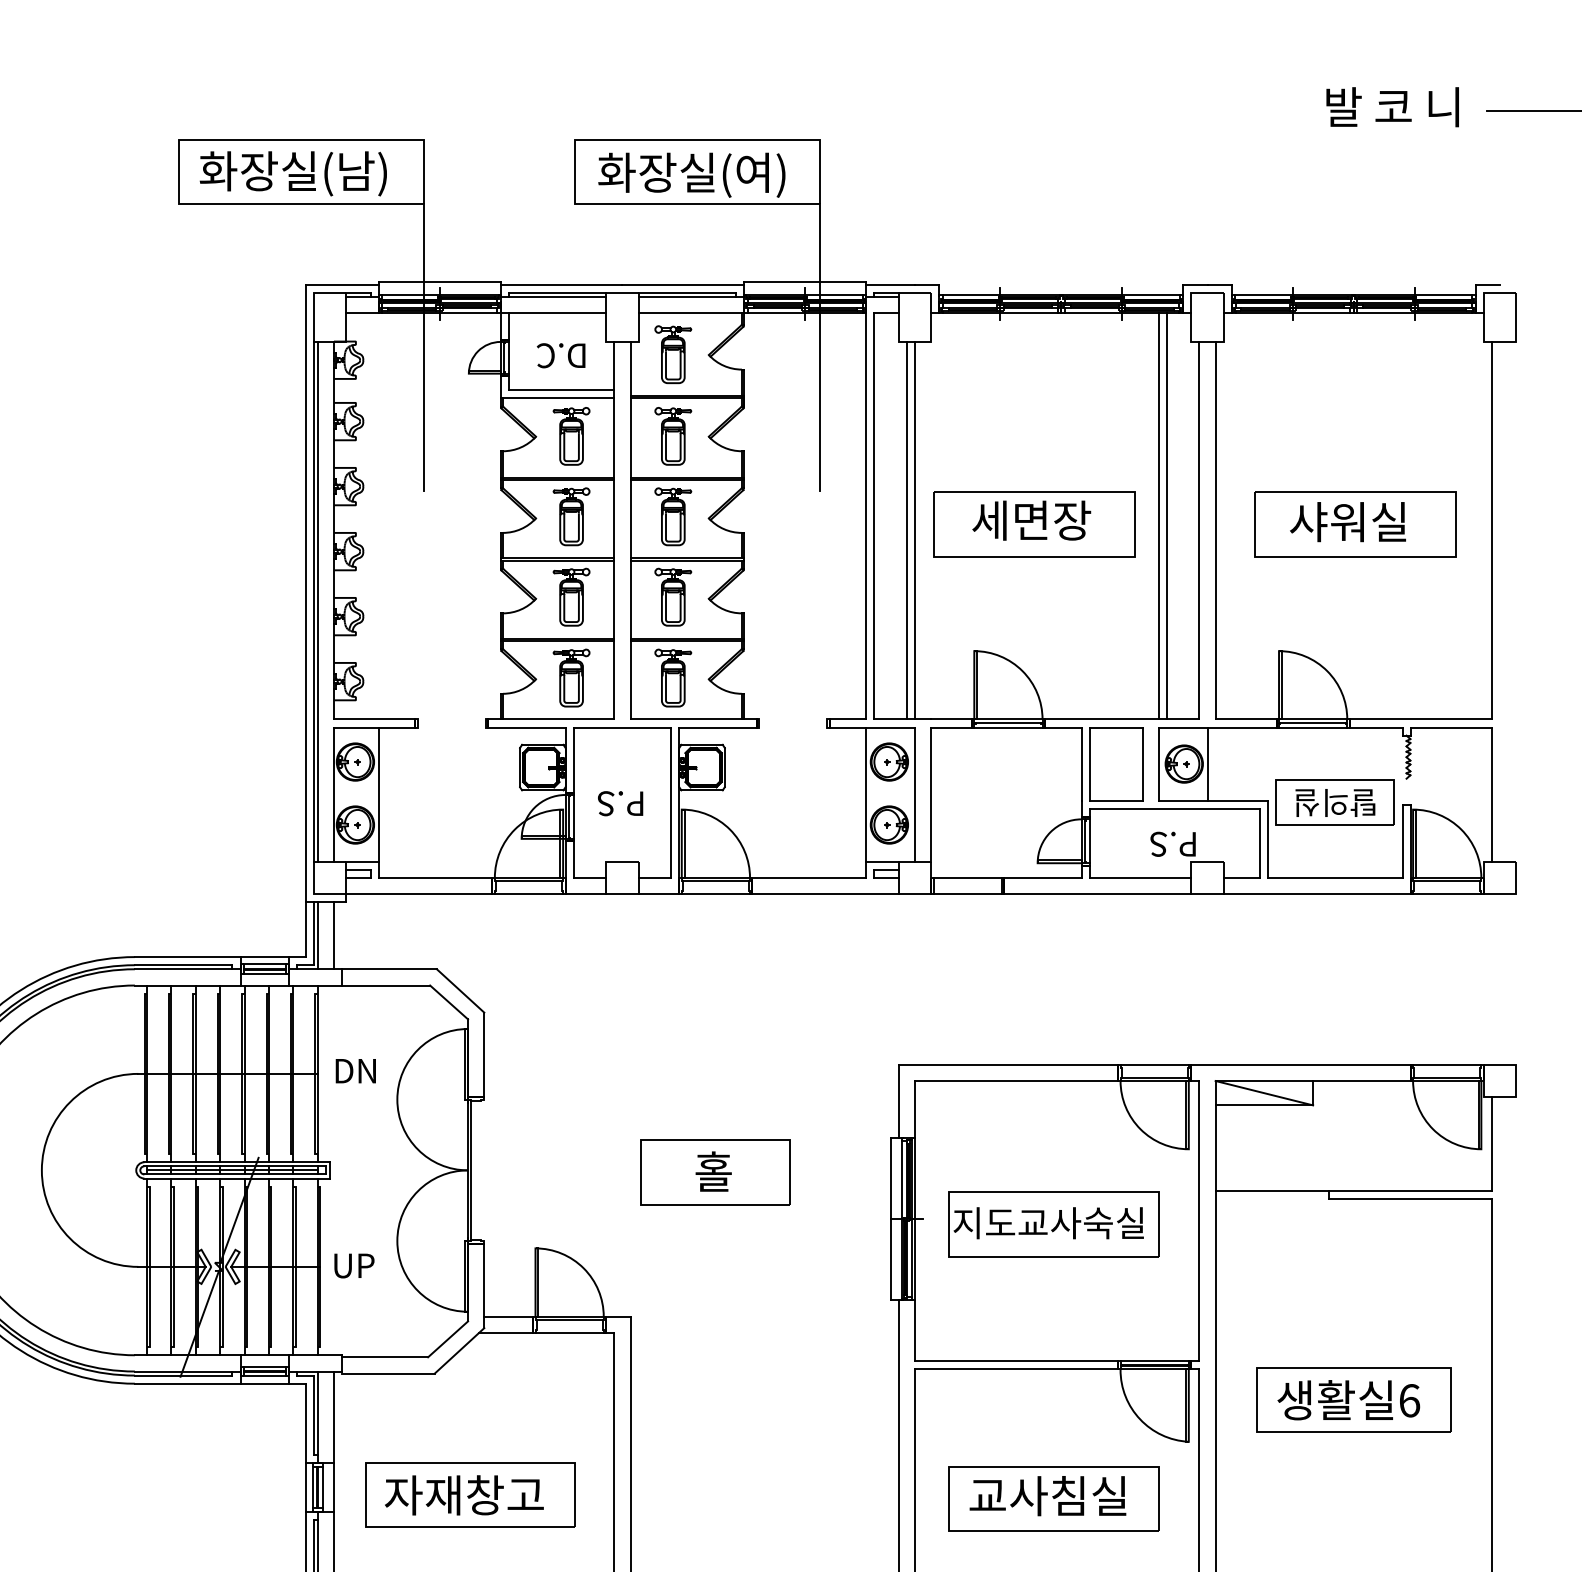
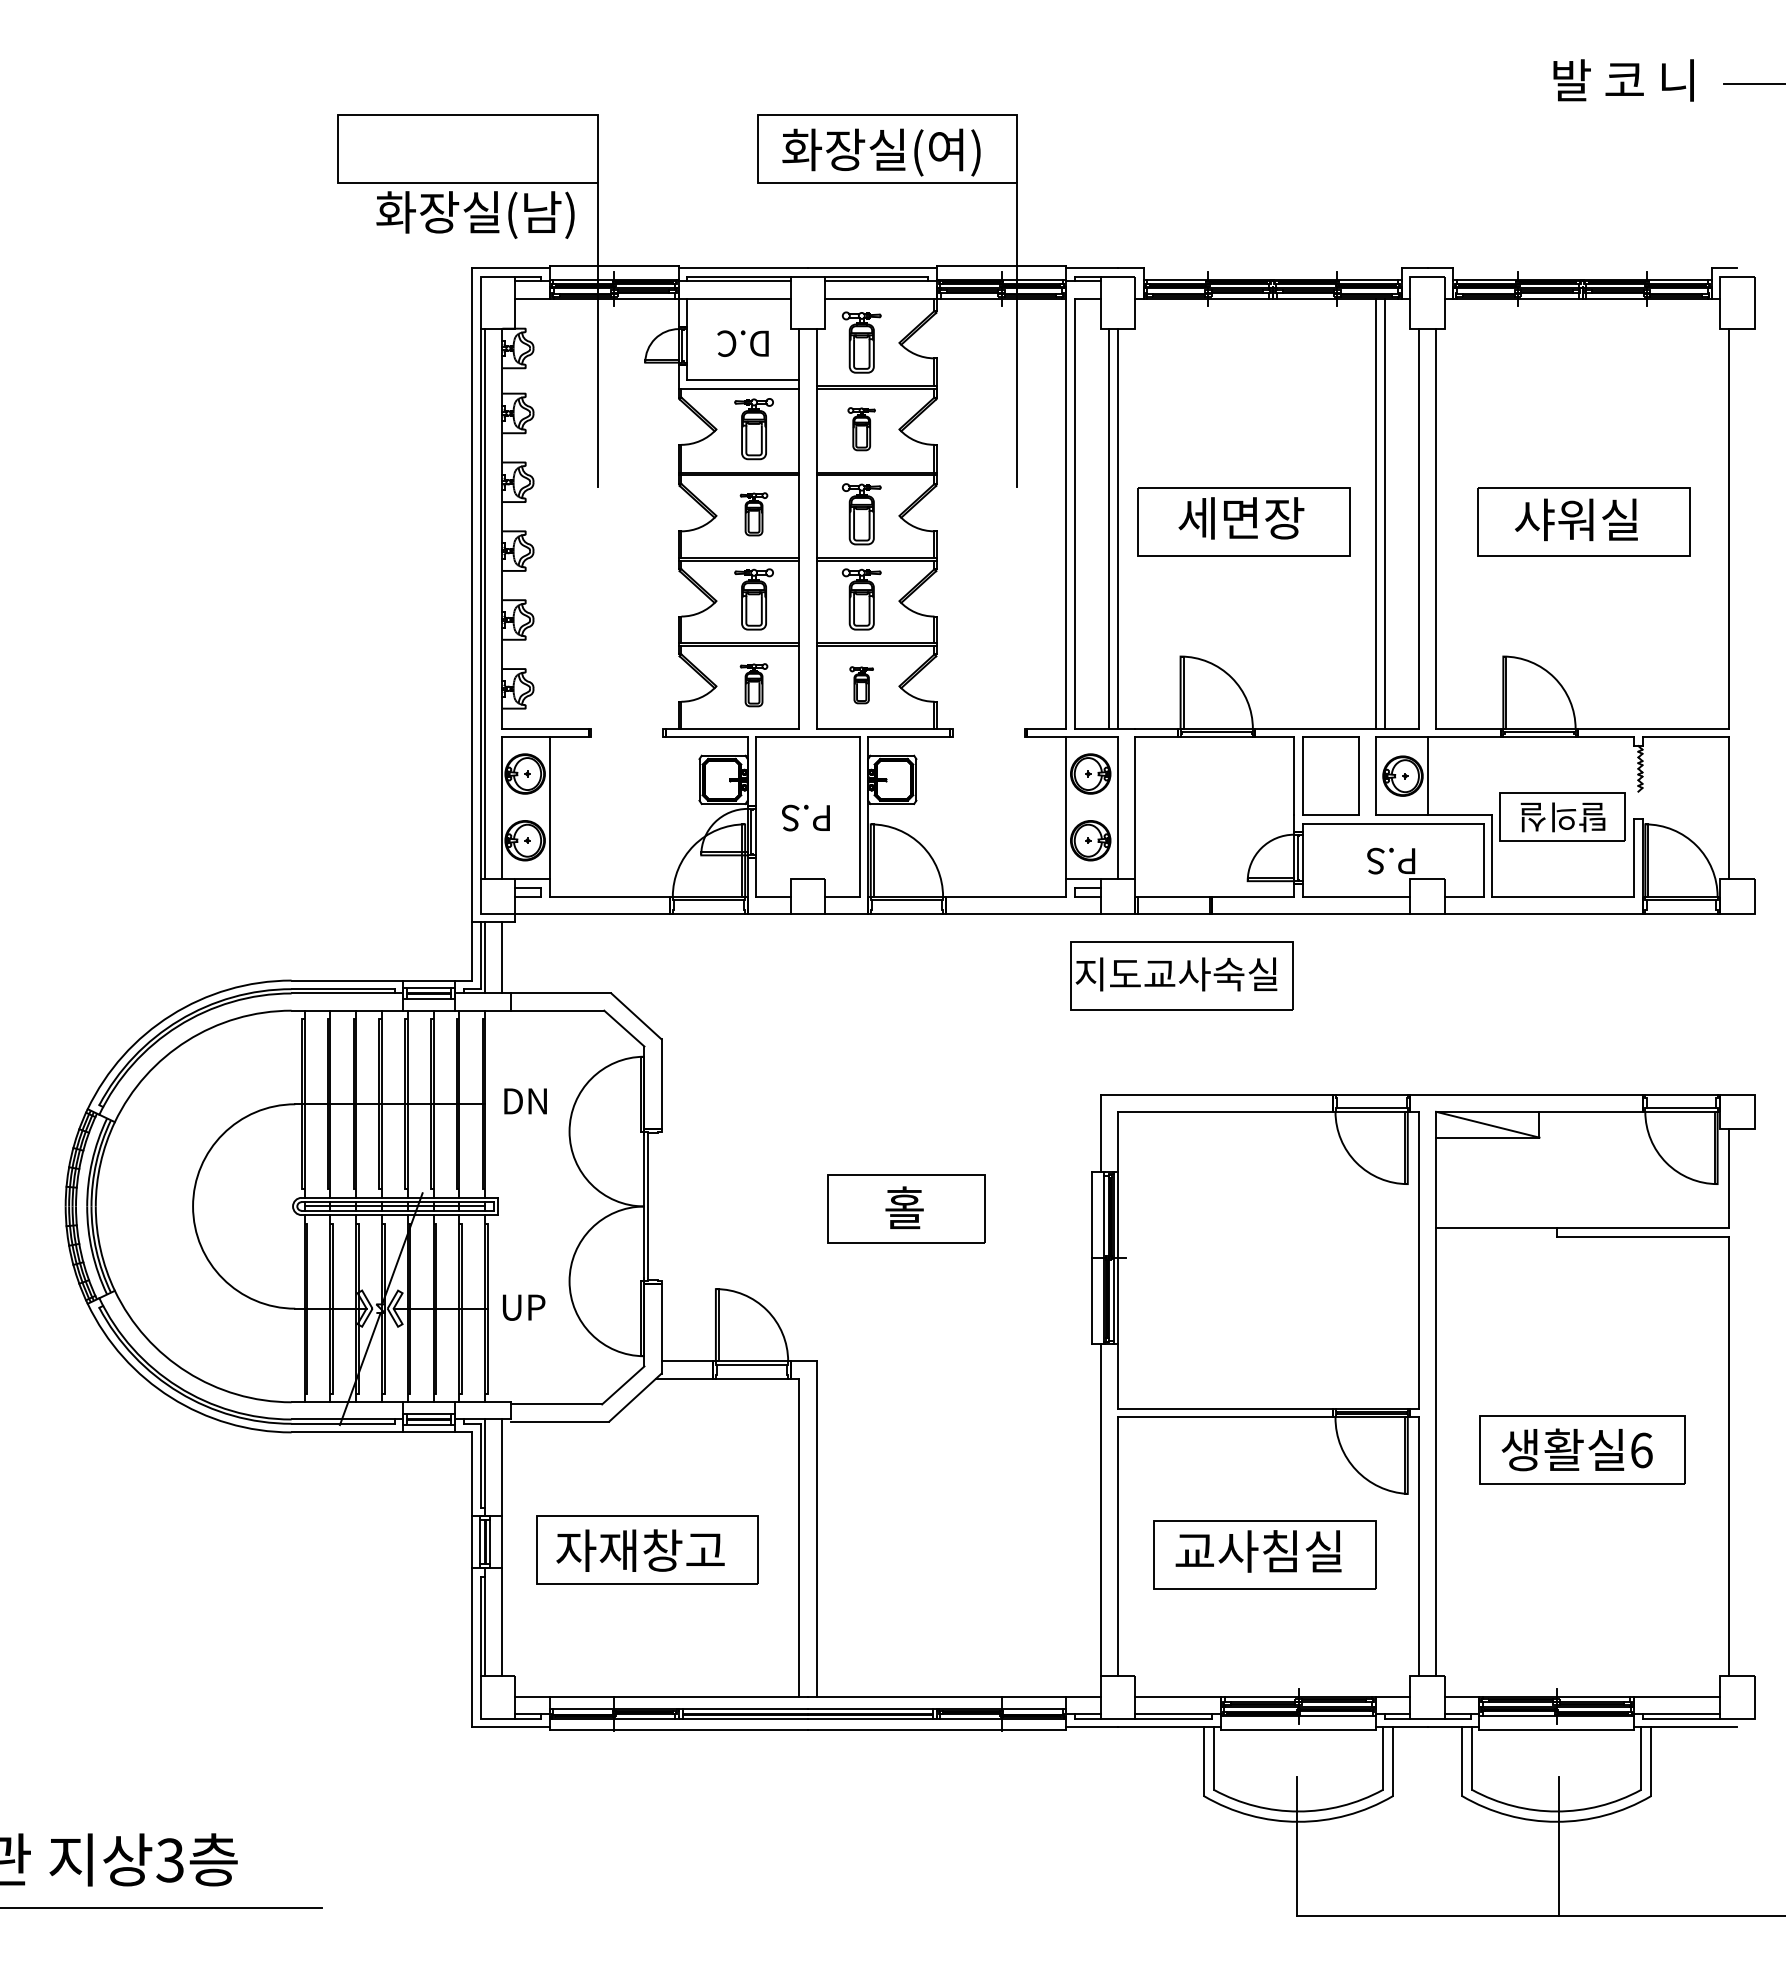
text: (293, 173) -> (475, 214), moved
part: (673, 436) -> (861, 429), size x0.7
part: (571, 517) -> (753, 514), size x0.7
part: (571, 678) -> (753, 685), size x0.7
part: (673, 678) -> (861, 685), size x0.6
part: (1053, 1224) -> (1181, 975), moved

